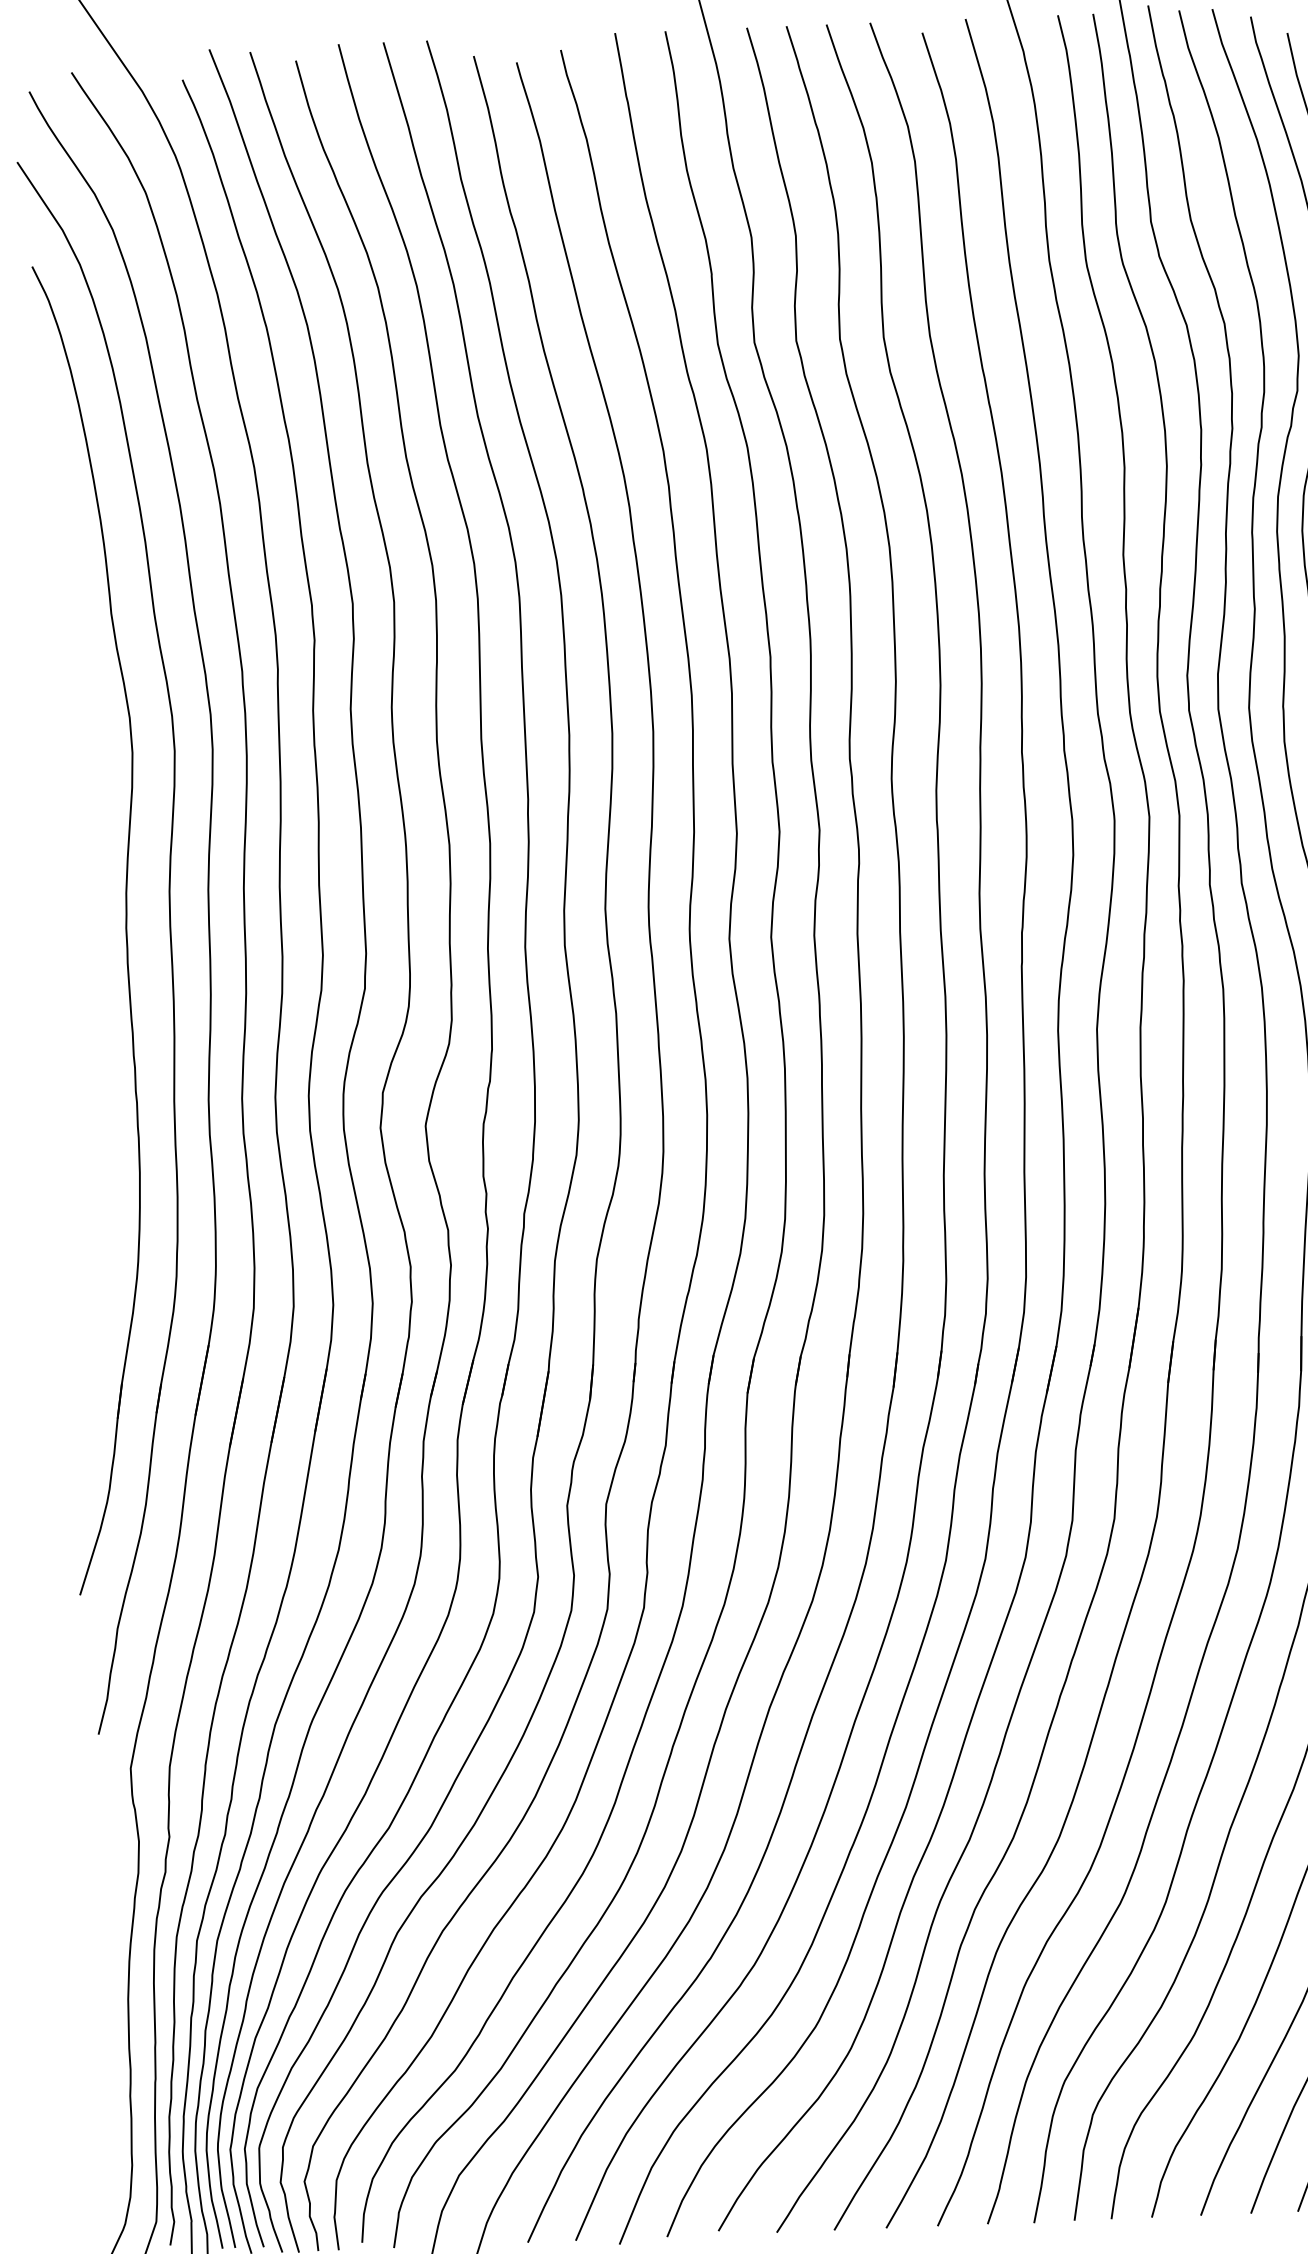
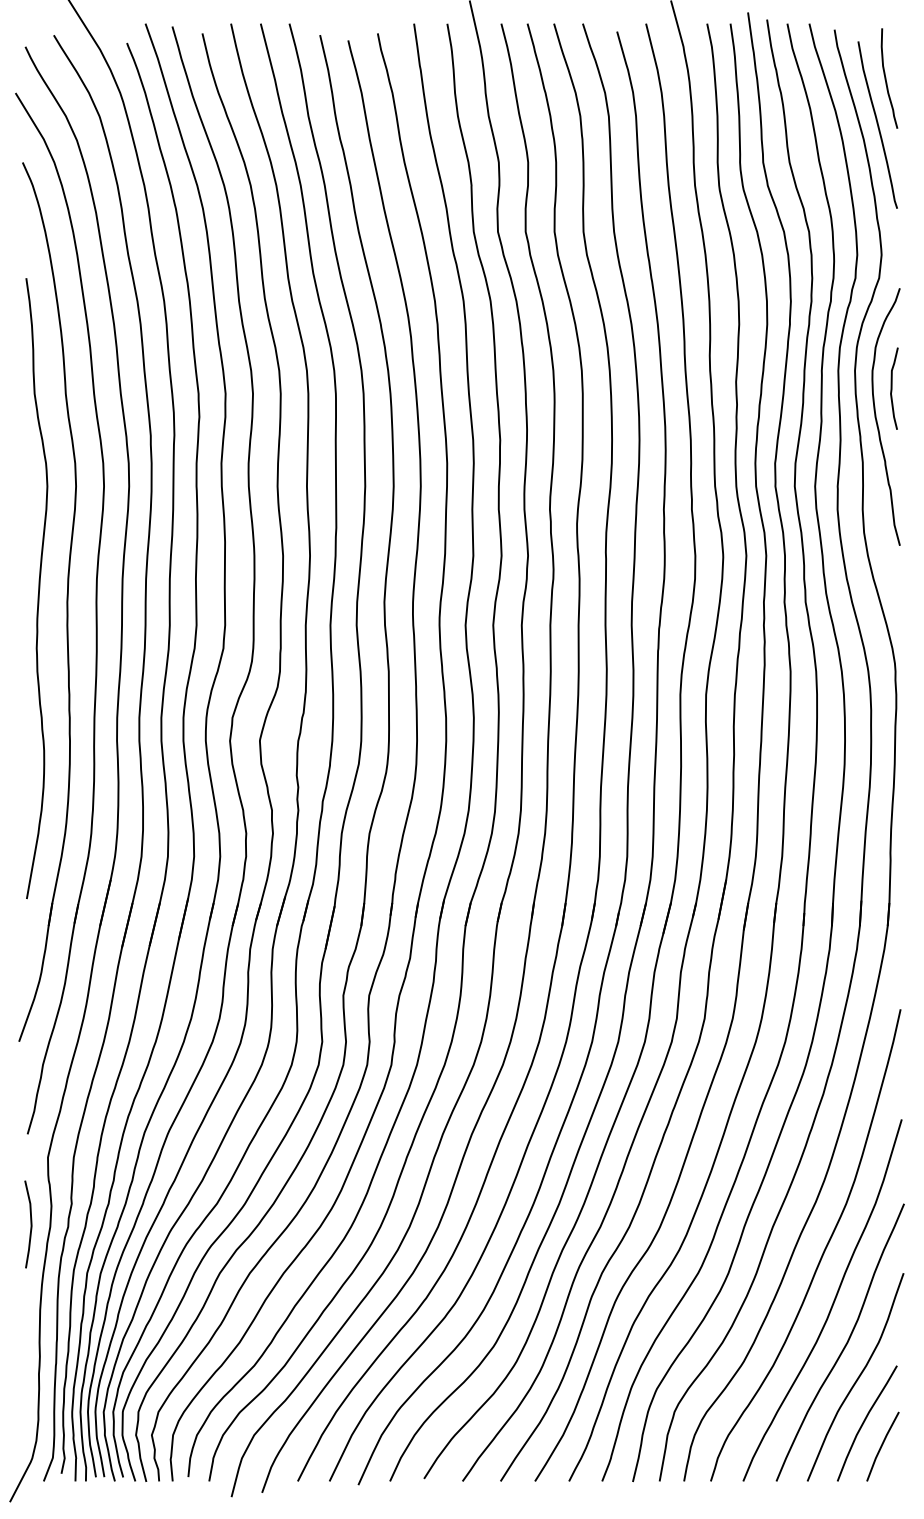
curve: (81, 909) -> (38, 588), added
line: (108, 1870) -> (30, 1224), added

